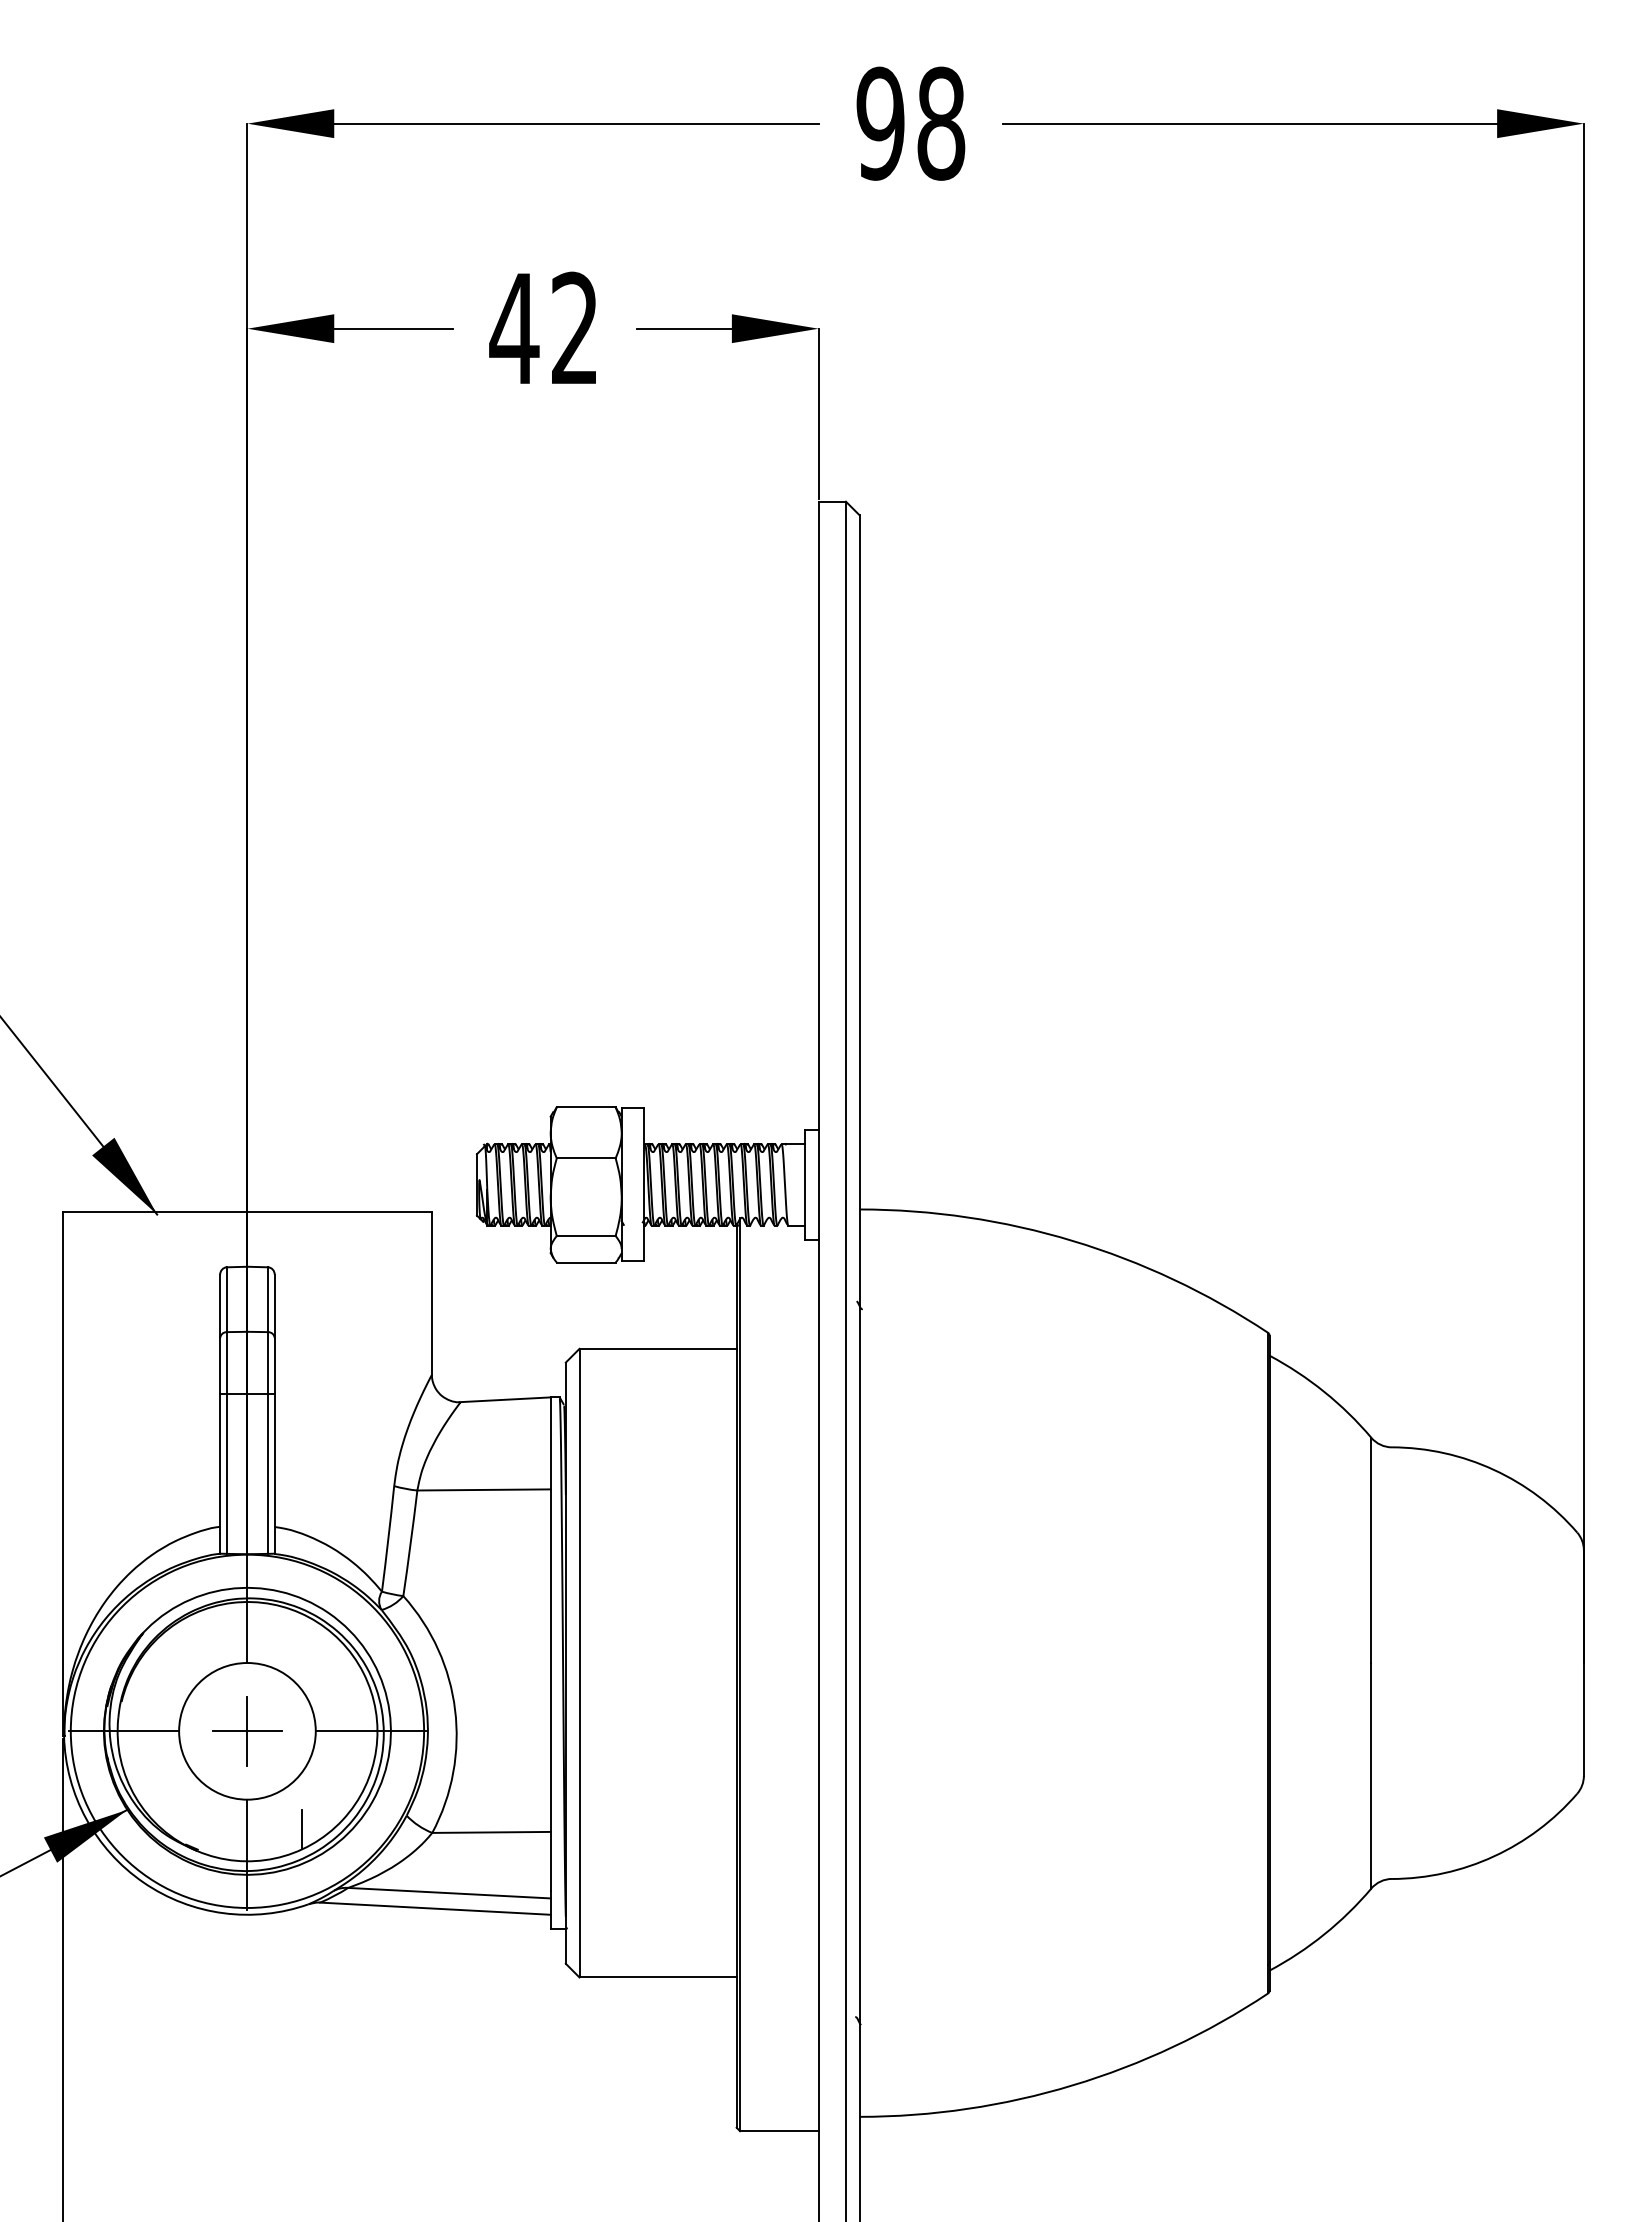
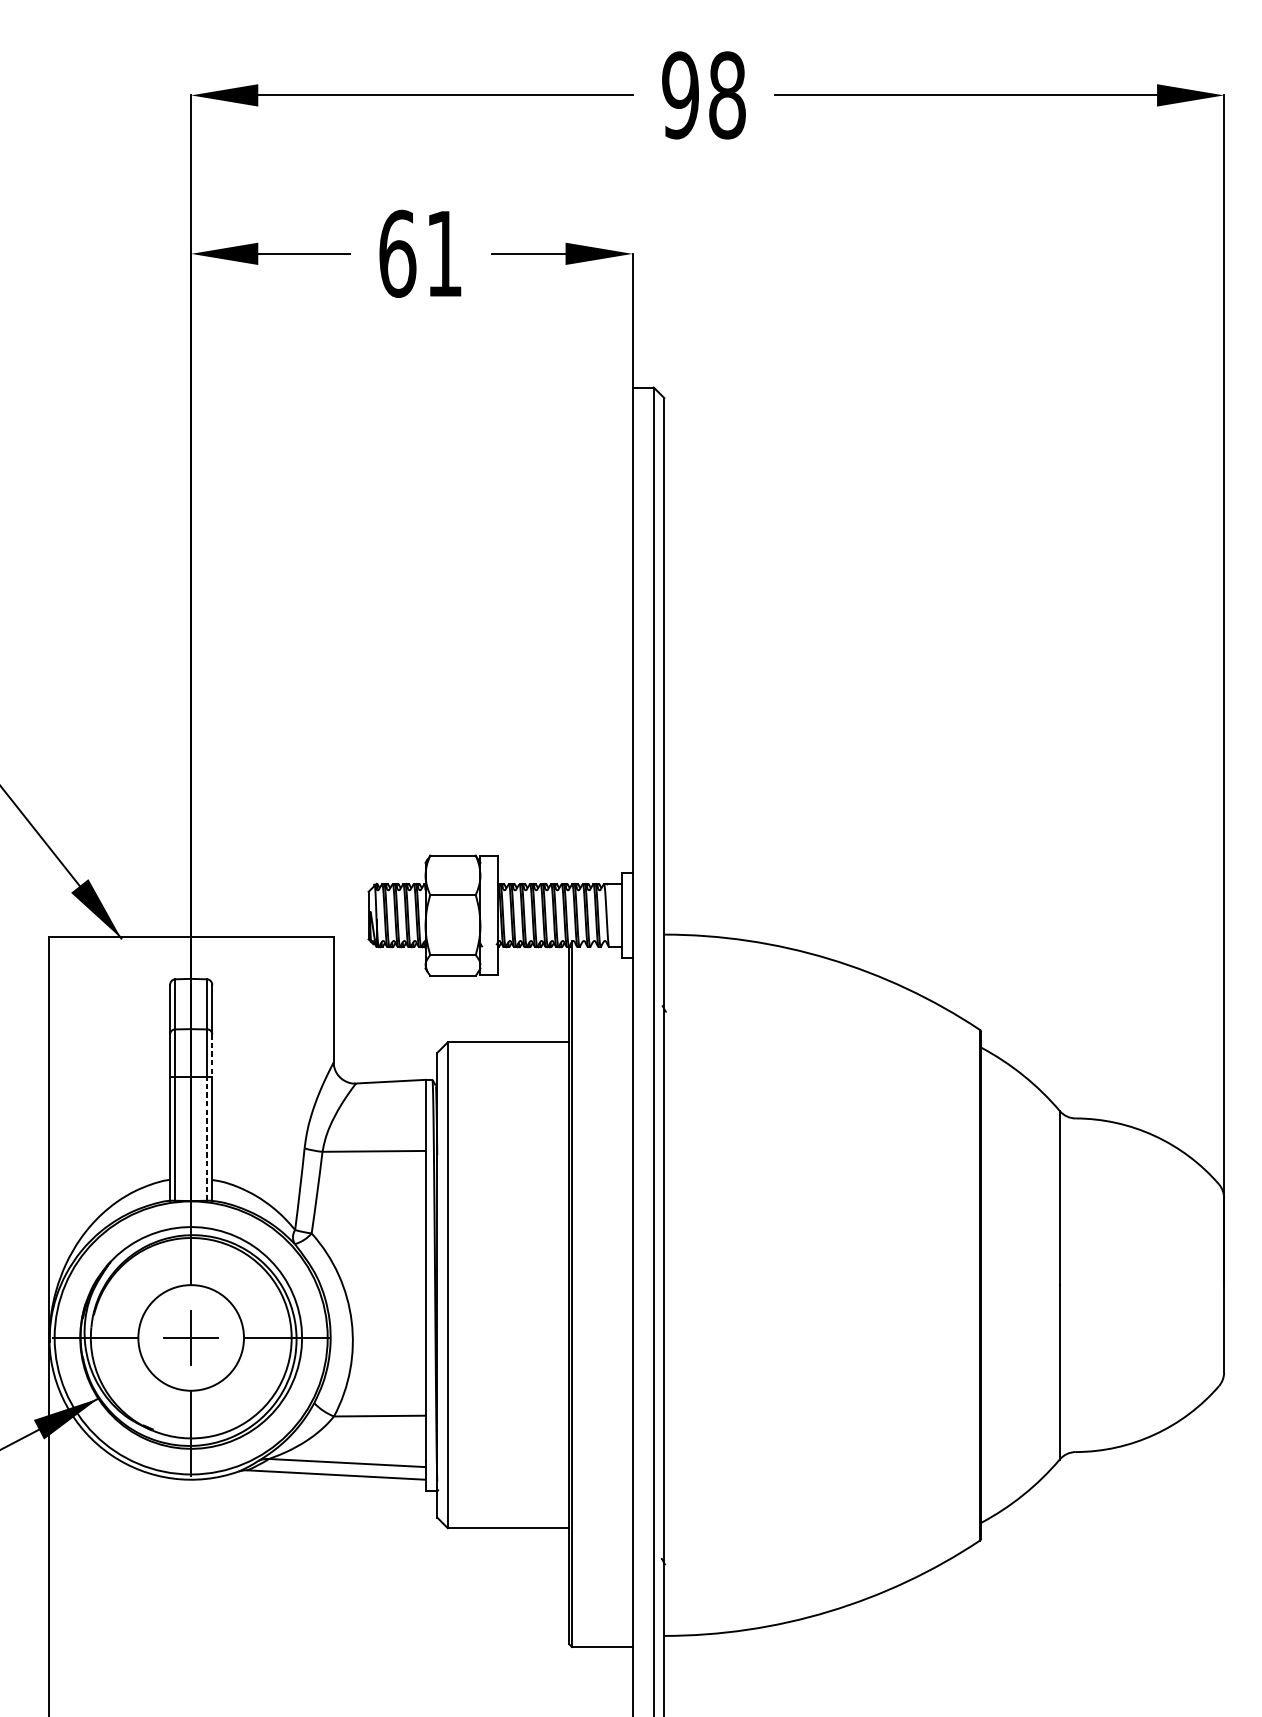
text: (542, 328) -> (419, 253), 42 -> 61
line: (274, 1366) -> (212, 1055), solid -> dashed
line: (268, 1473) -> (207, 1138), solid -> dashed
line: (301, 1829) -> (232, 1413), removed

